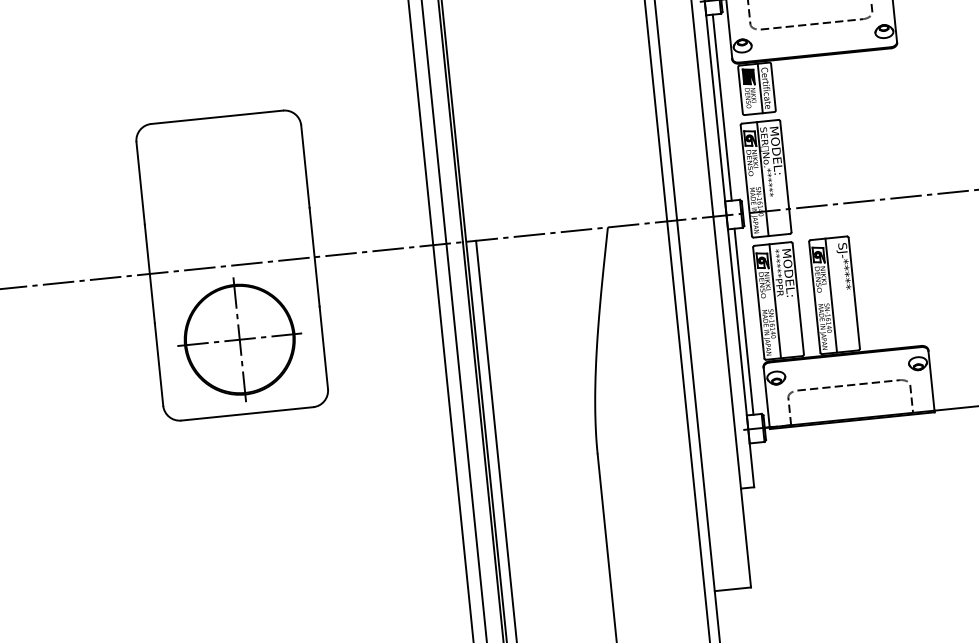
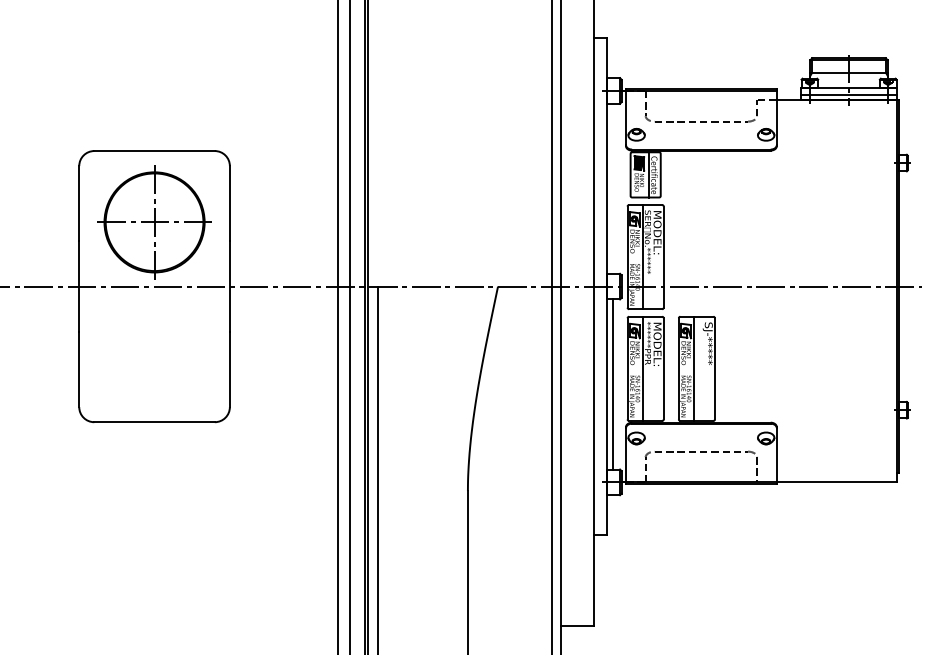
line: (722, 107) -> (612, 188), removed
part: (239, 339) -> (154, 222), moved

